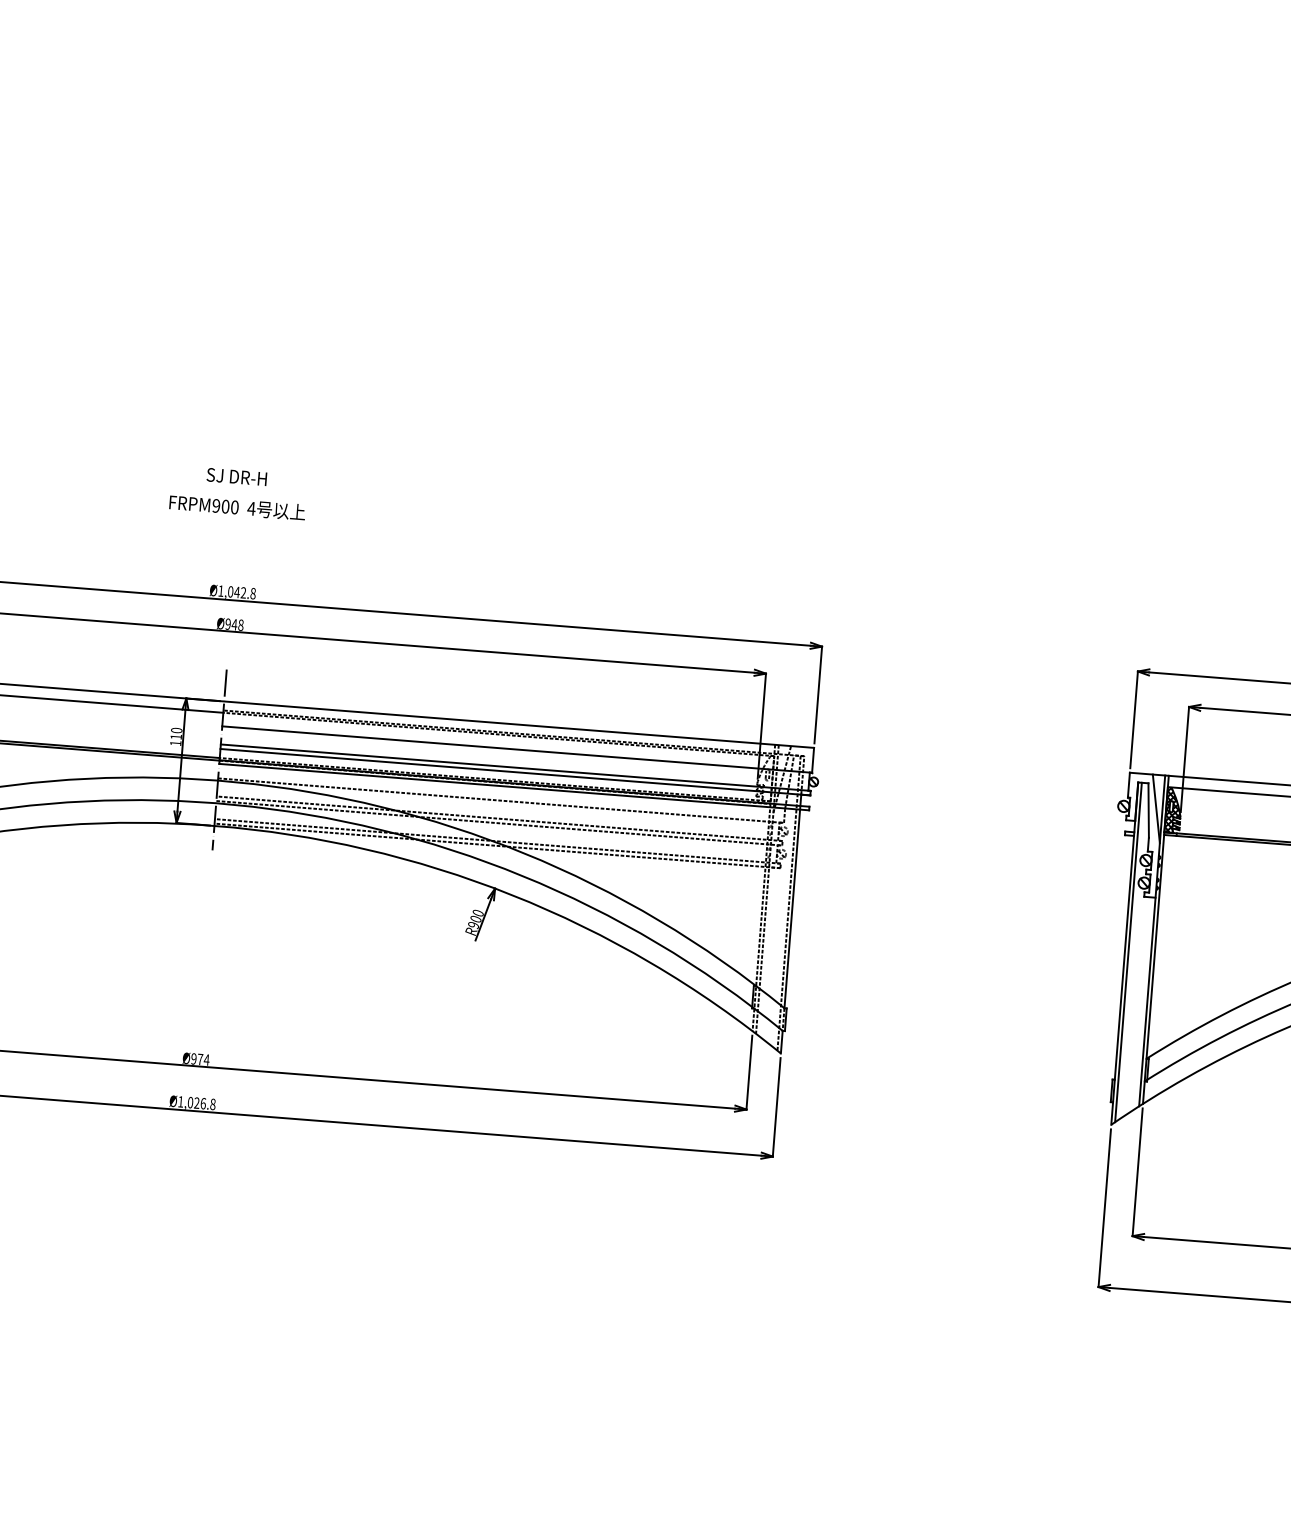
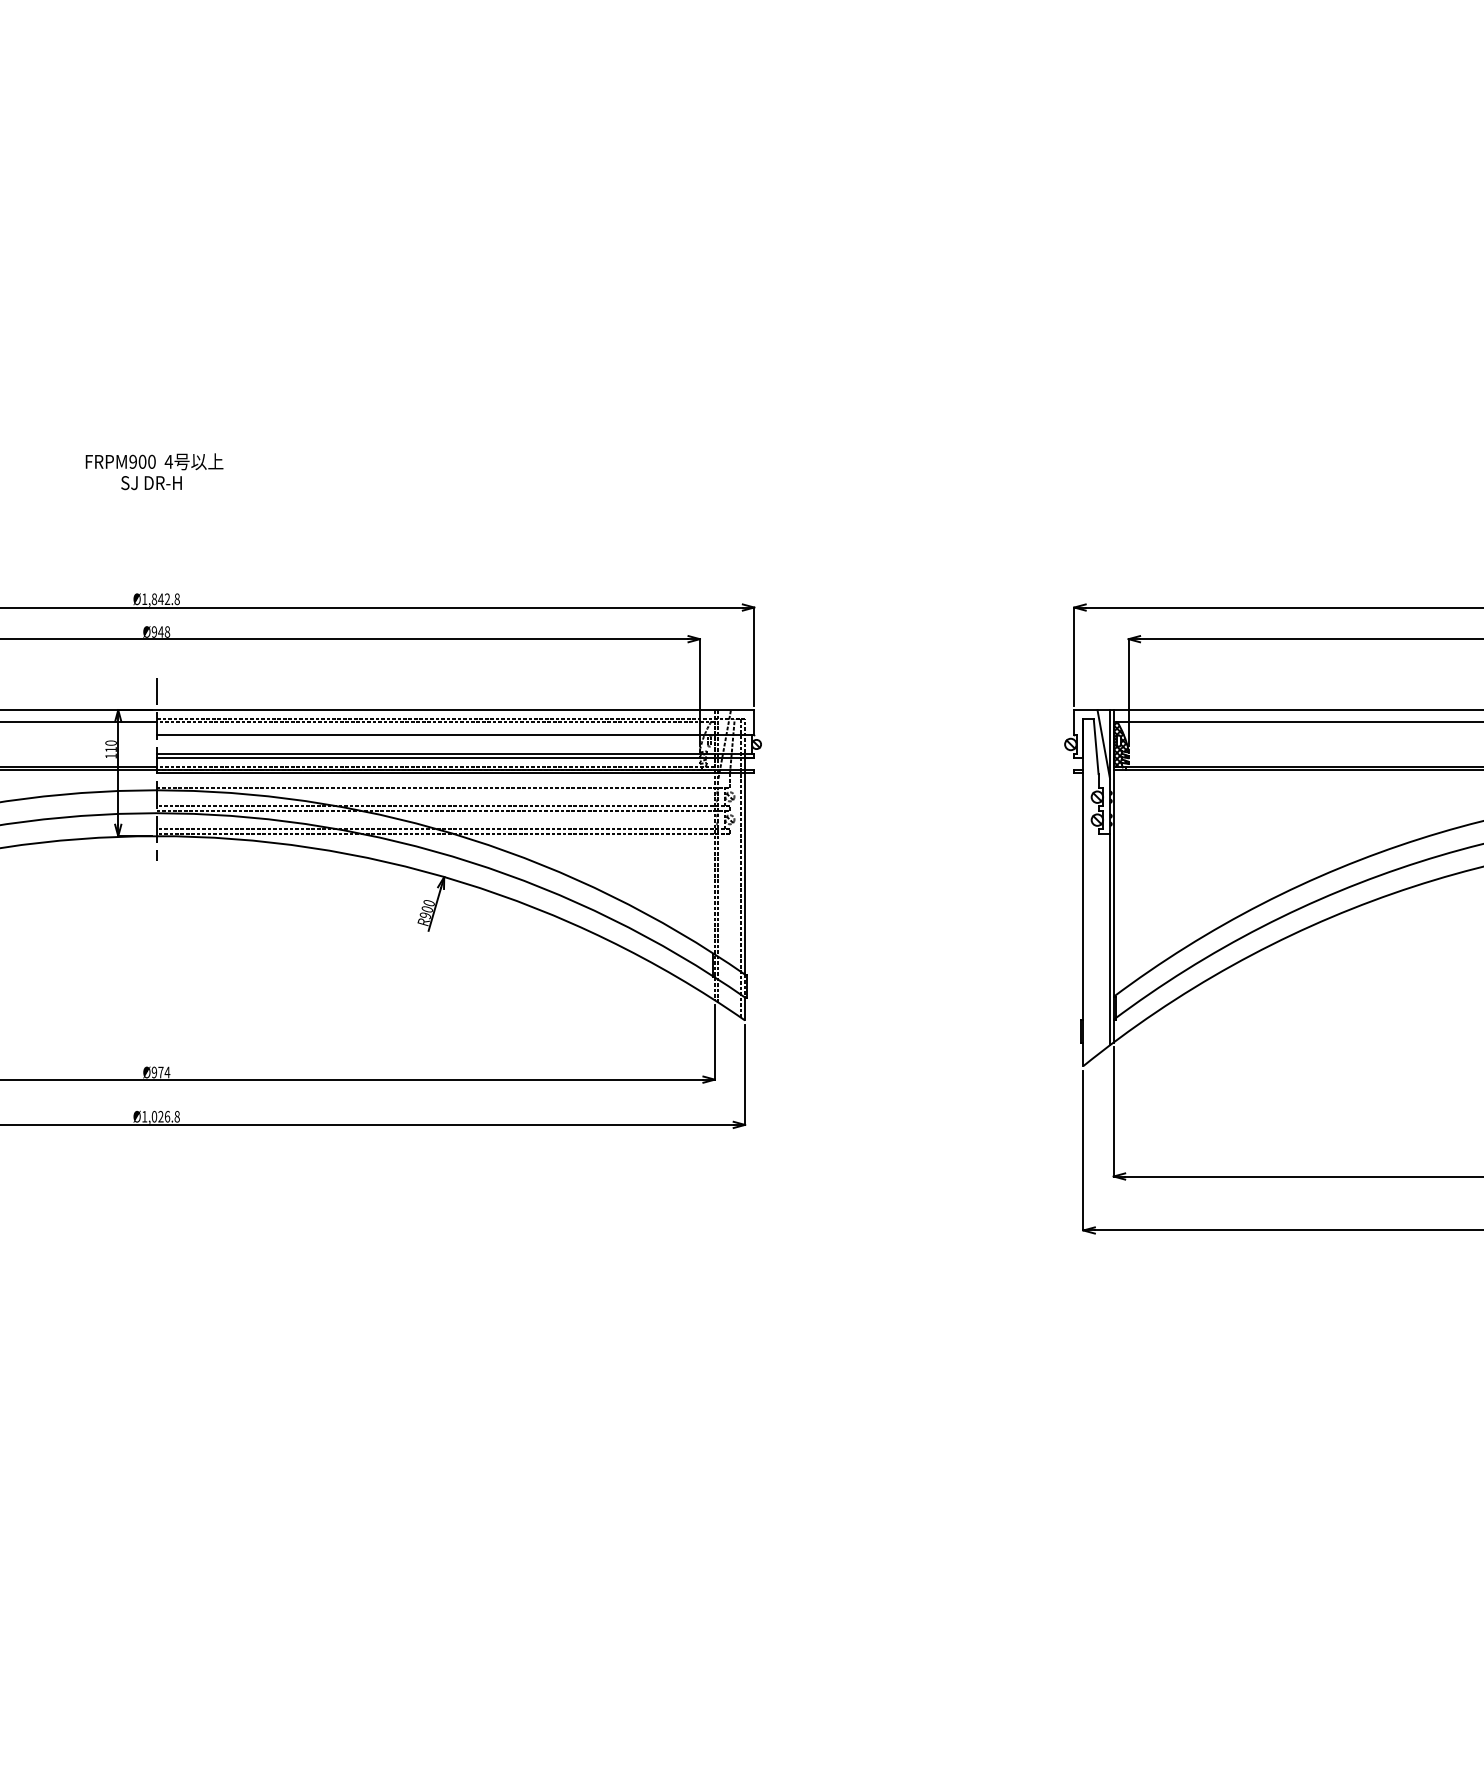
text: (237, 507) -> (154, 461), moved
text: (230, 592) -> (154, 599), Ø1,042.8 -> Ø1,842.8
line: (1128, 952) -> (1087, 891), removed

